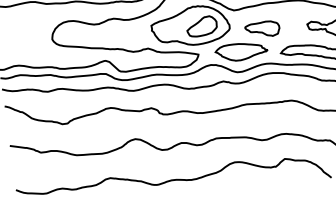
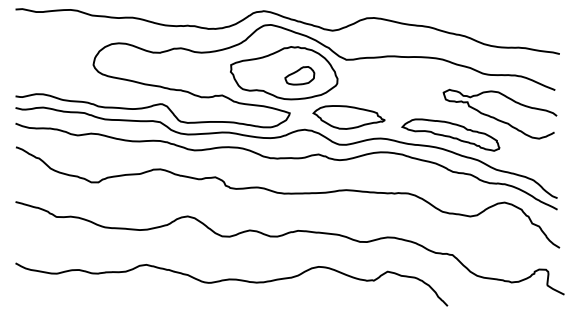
part: (201, 26) -> (299, 75), size x0.7
part: (262, 29) -> (381, 91), removed

